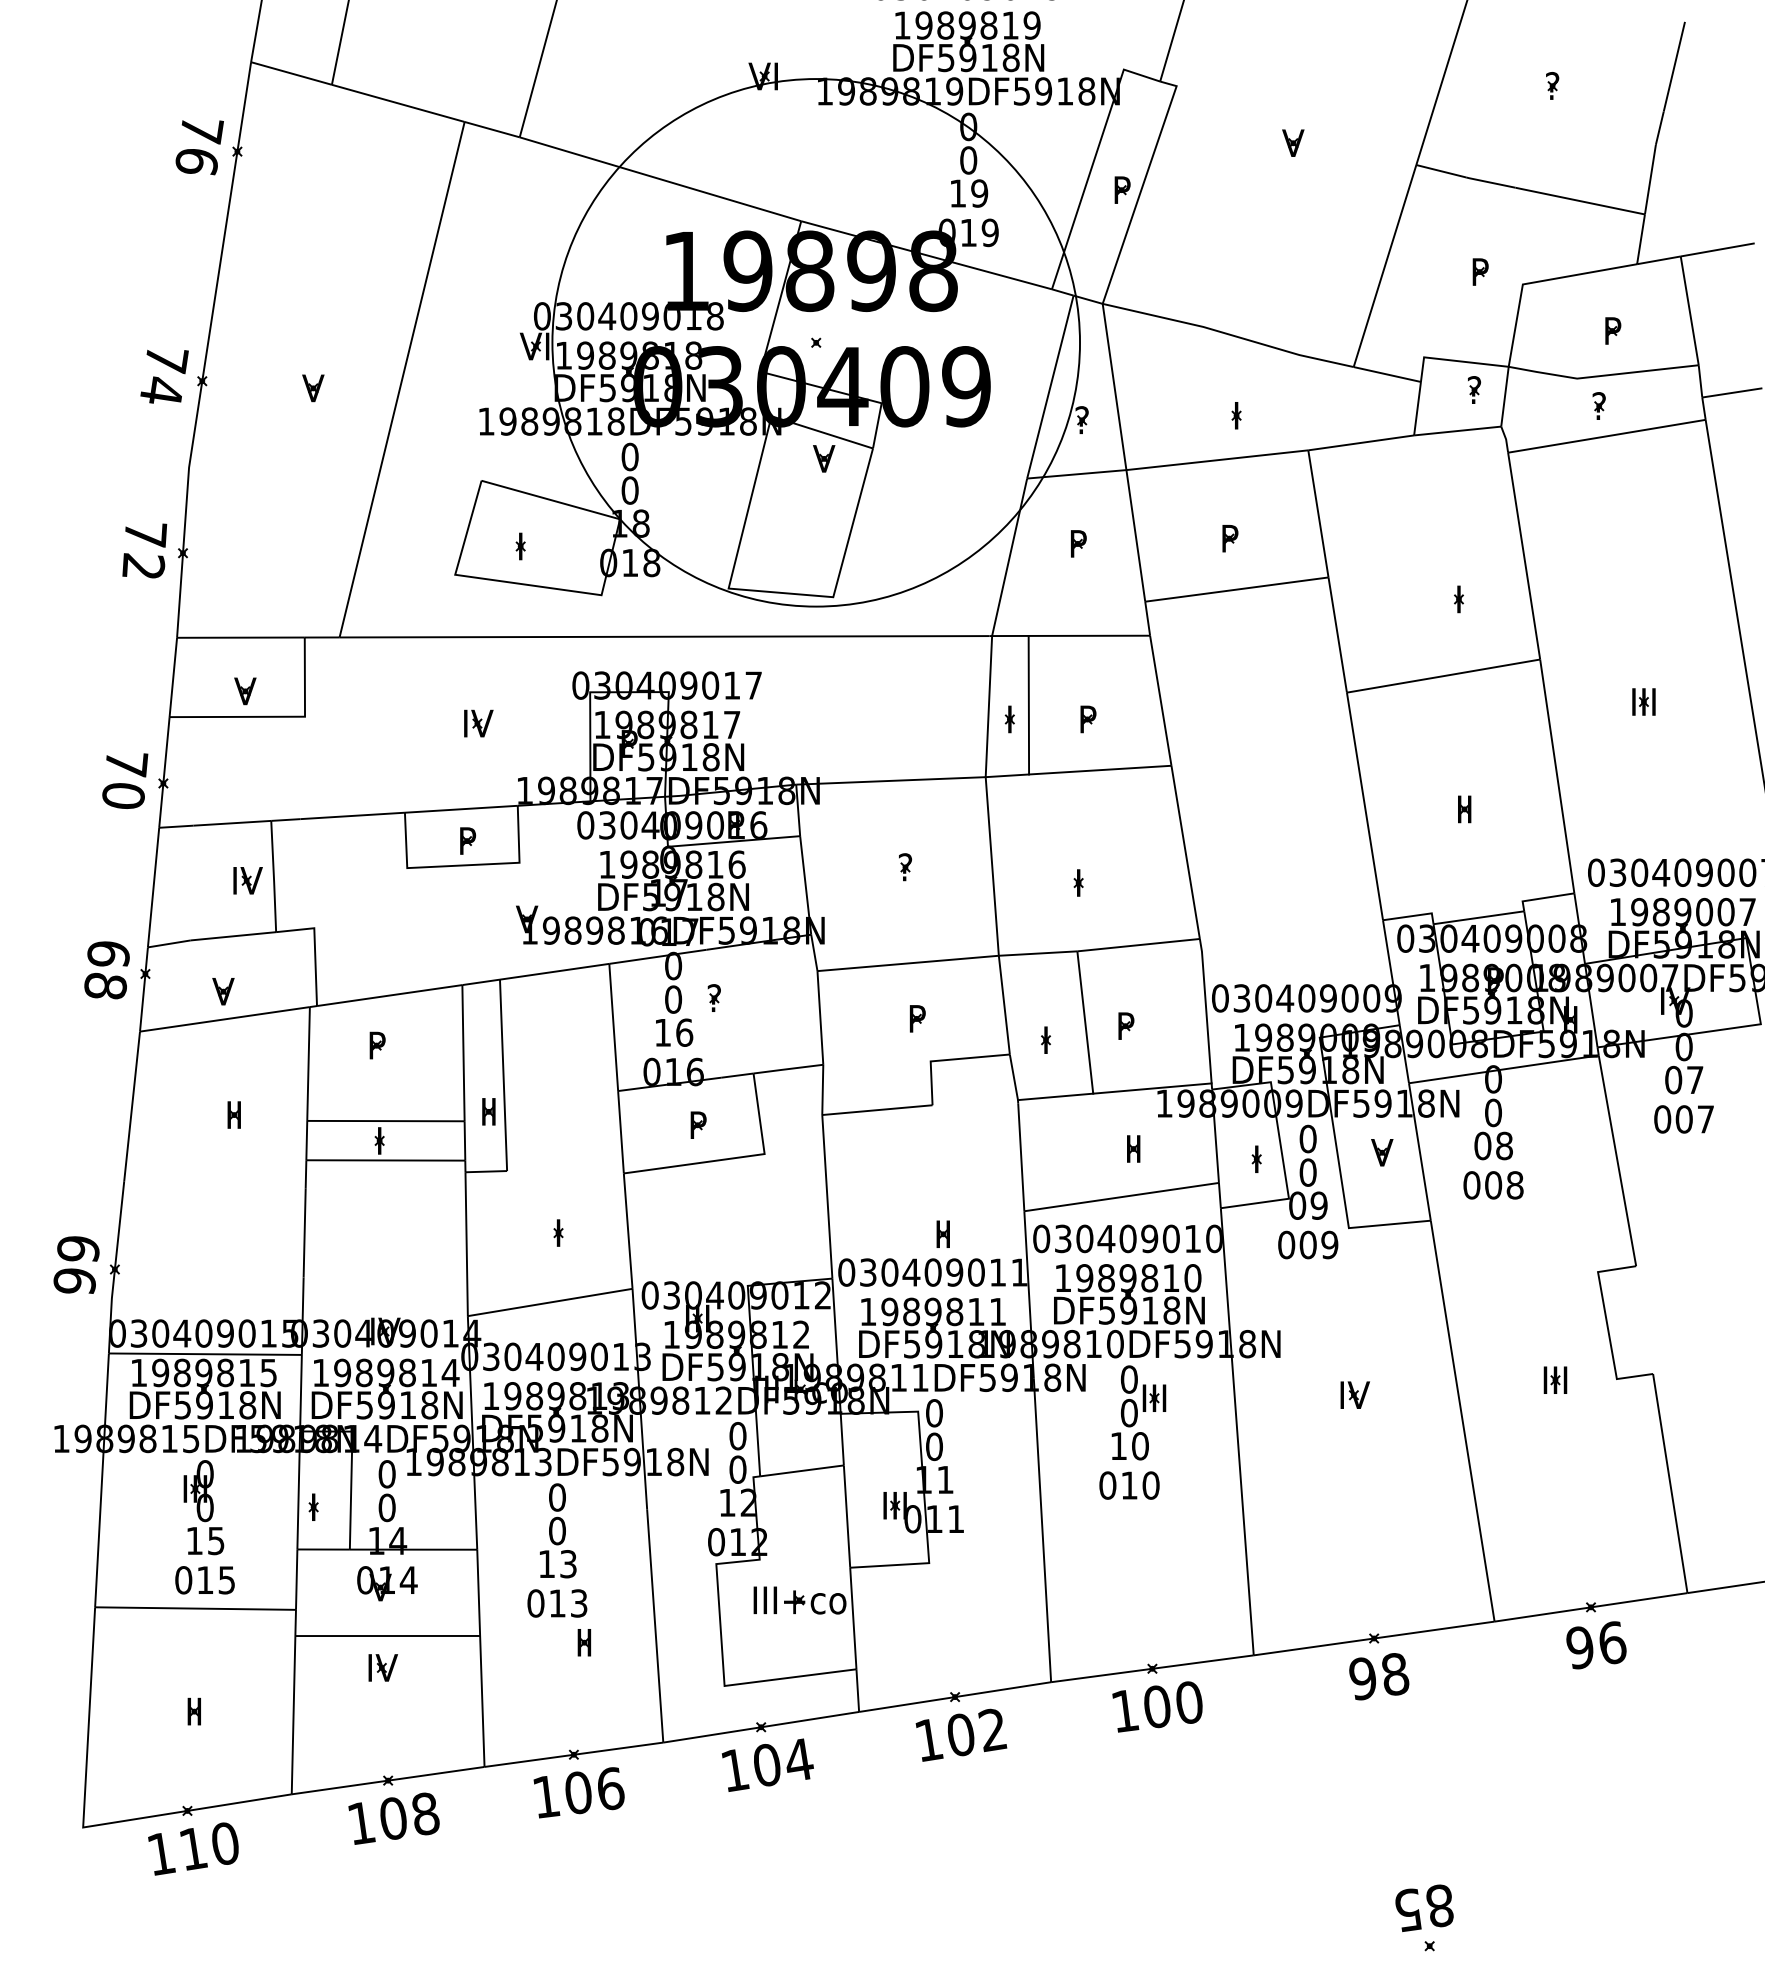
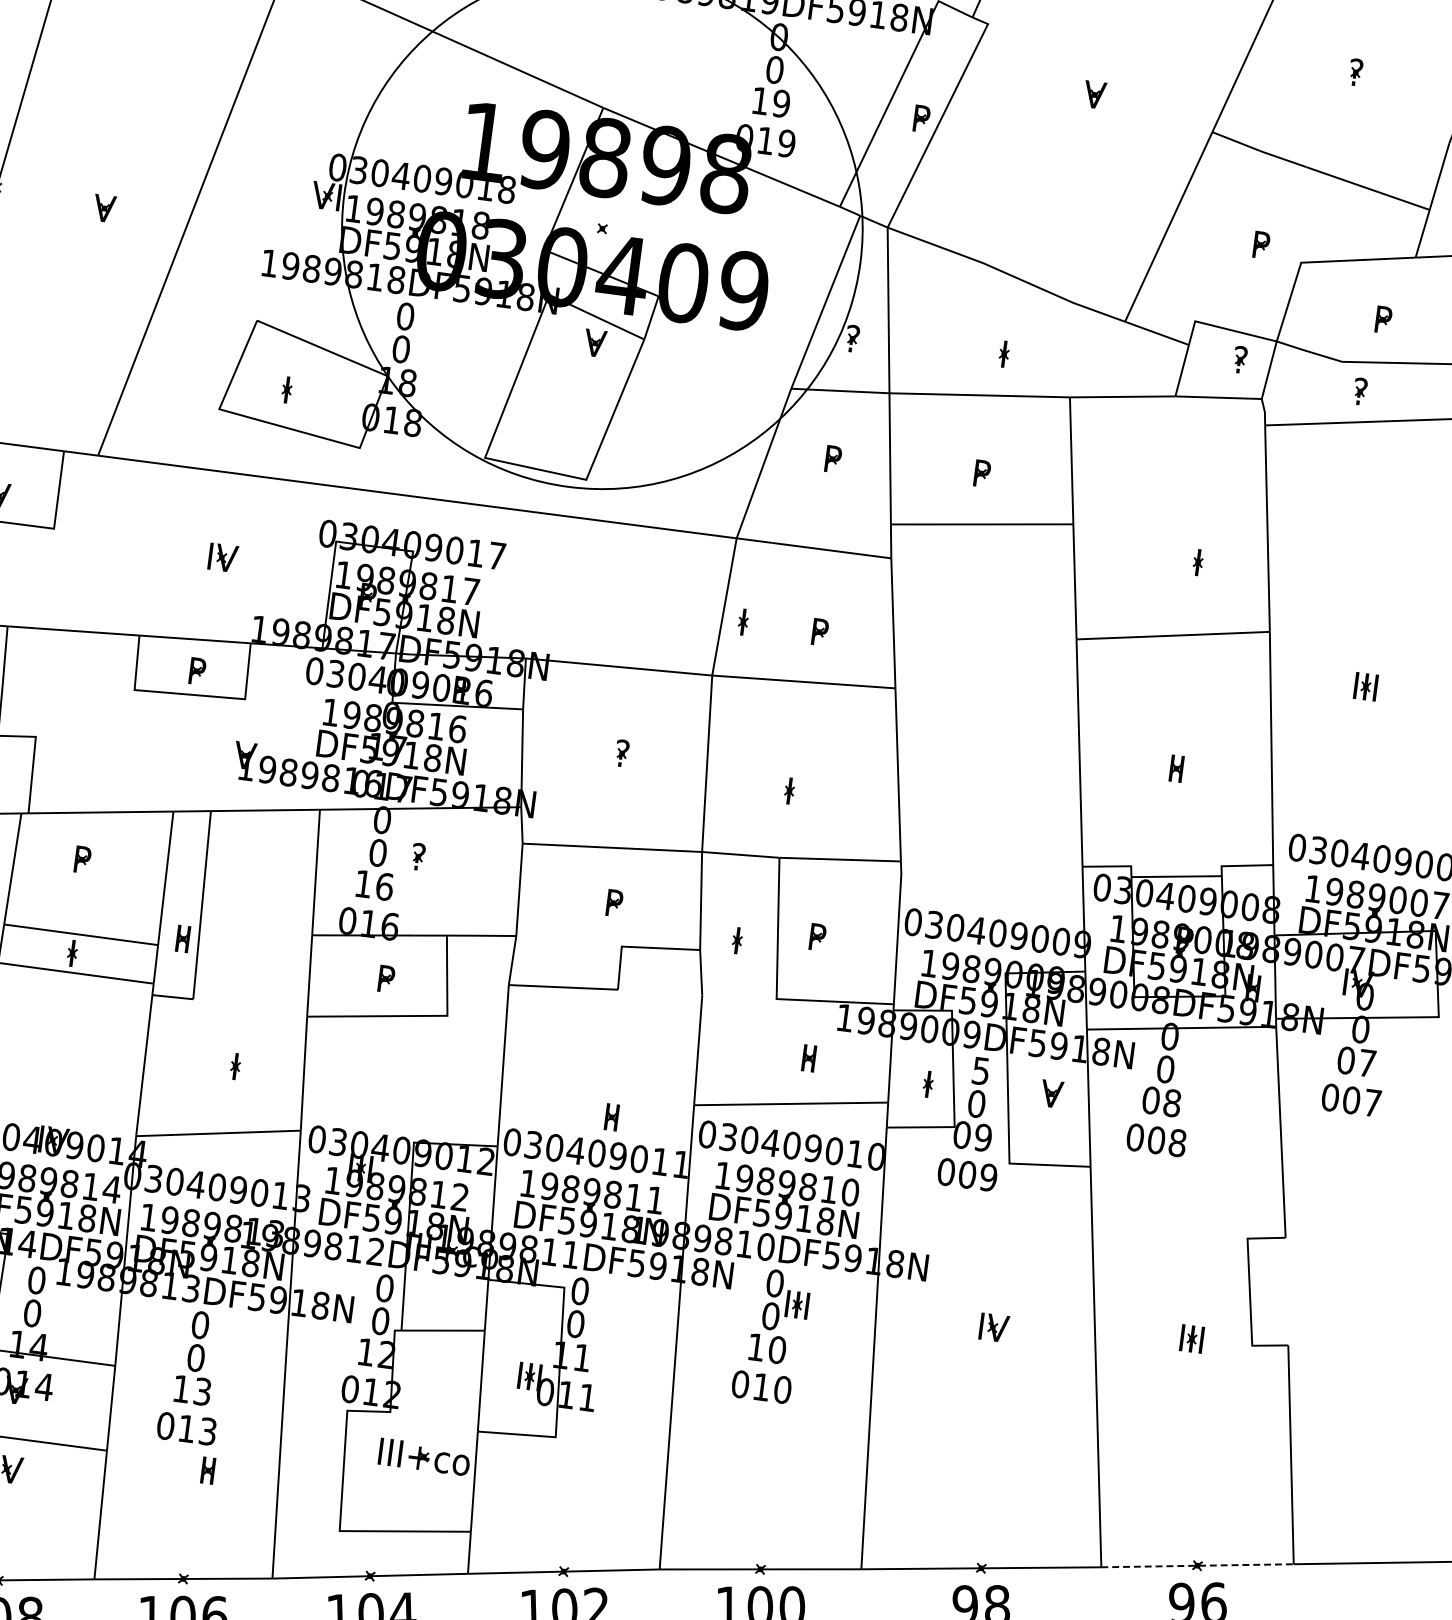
line: (1028, 704) -> (763, 609), removed
line: (1055, 1096) -> (739, 996), removed
text: (1307, 1138) -> (980, 1070), 0 -> 5
line: (1591, 1607) -> (1197, 1565), solid -> dashed

